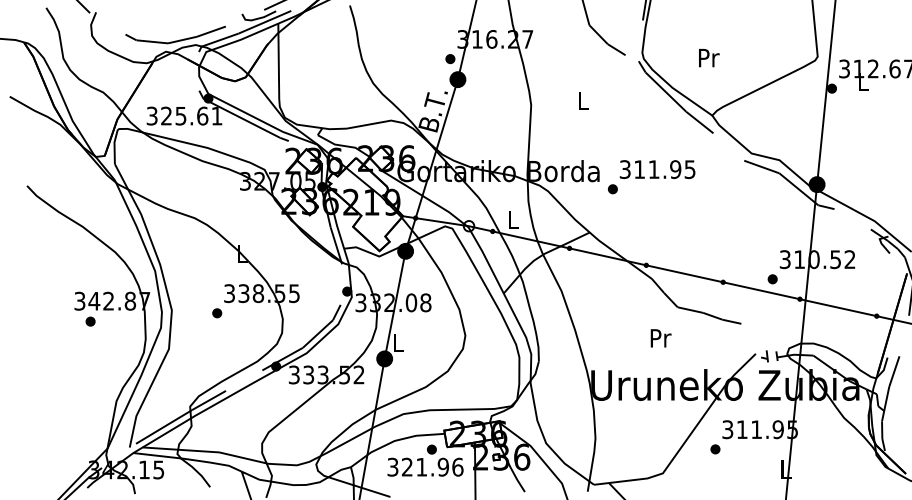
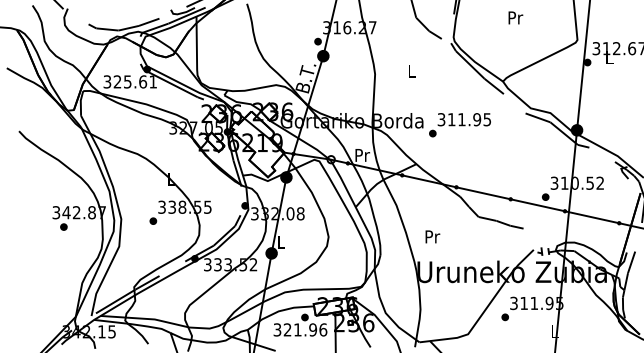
text: (708, 57) -> (515, 17), moved
text: (513, 220) -> (362, 155), L -> Pr
text: (660, 337) -> (432, 236), moved

